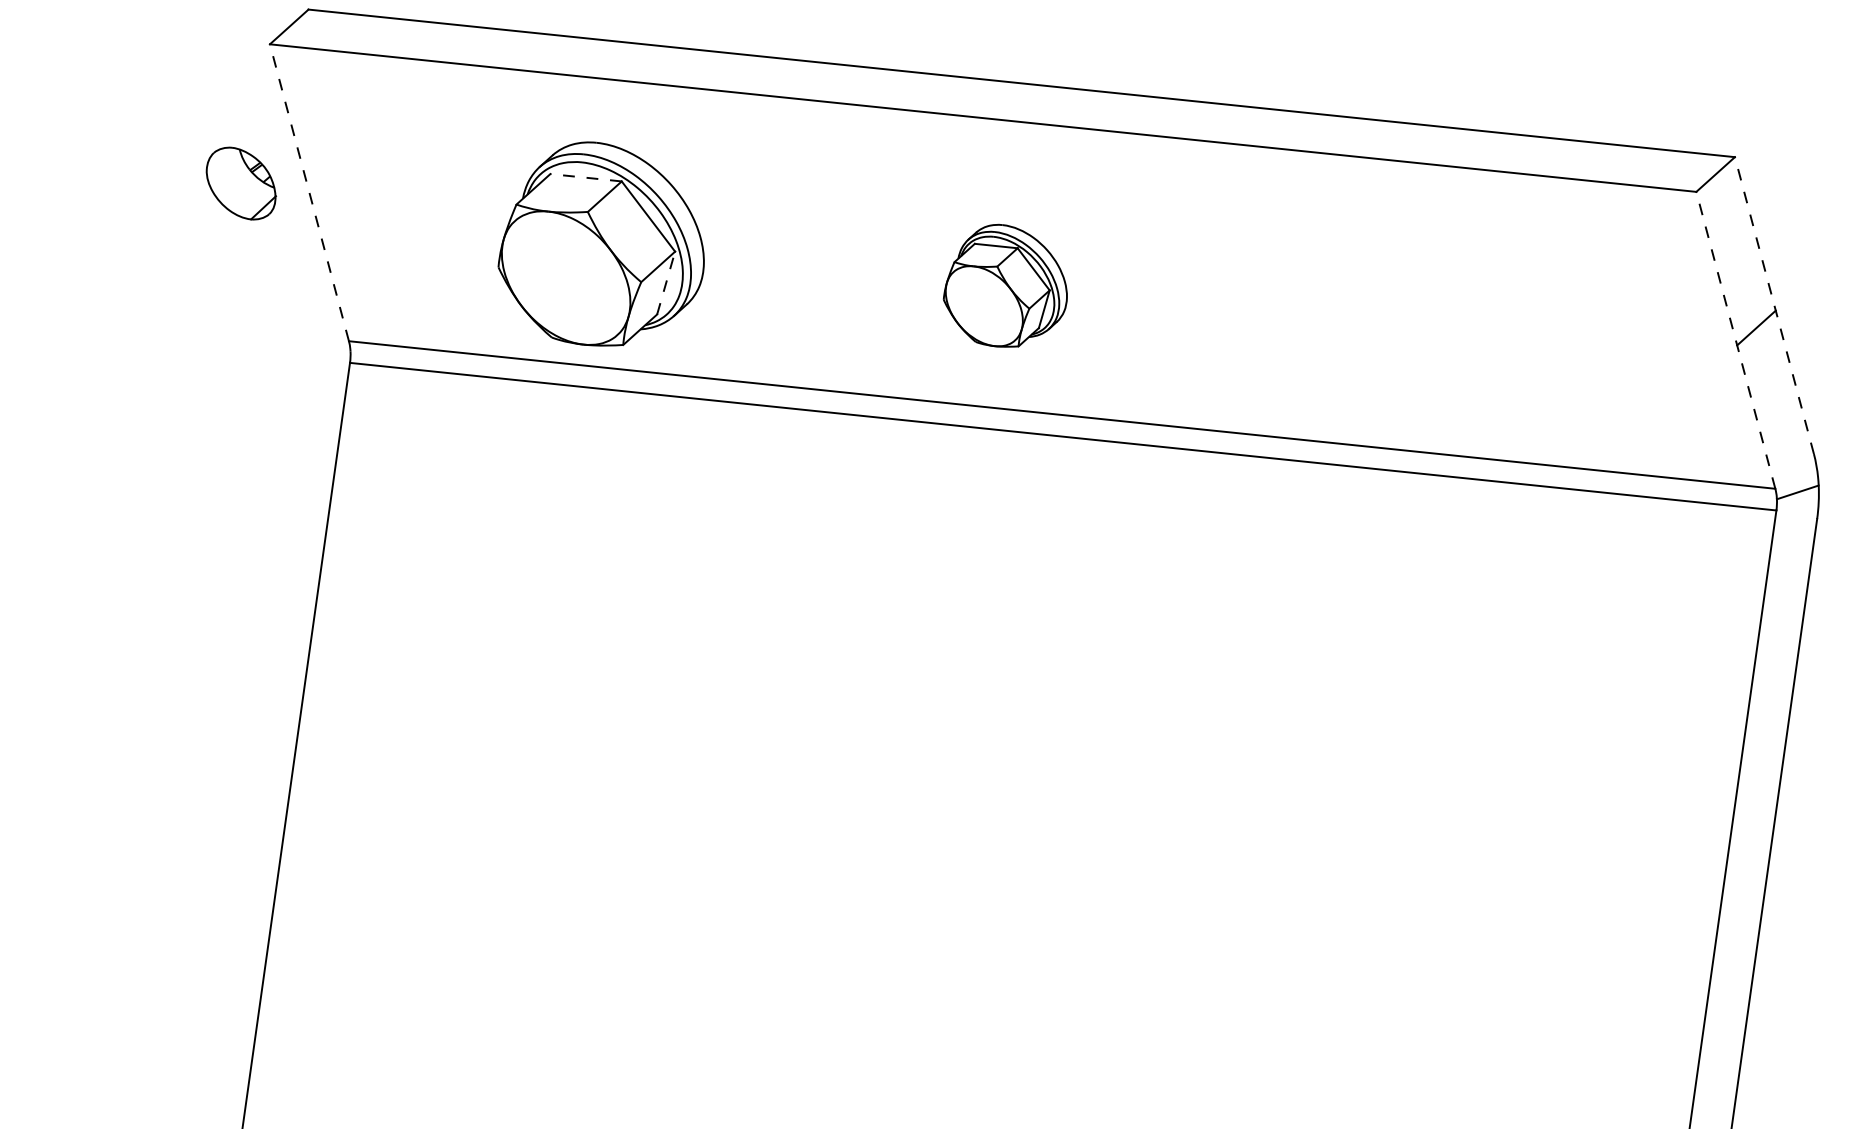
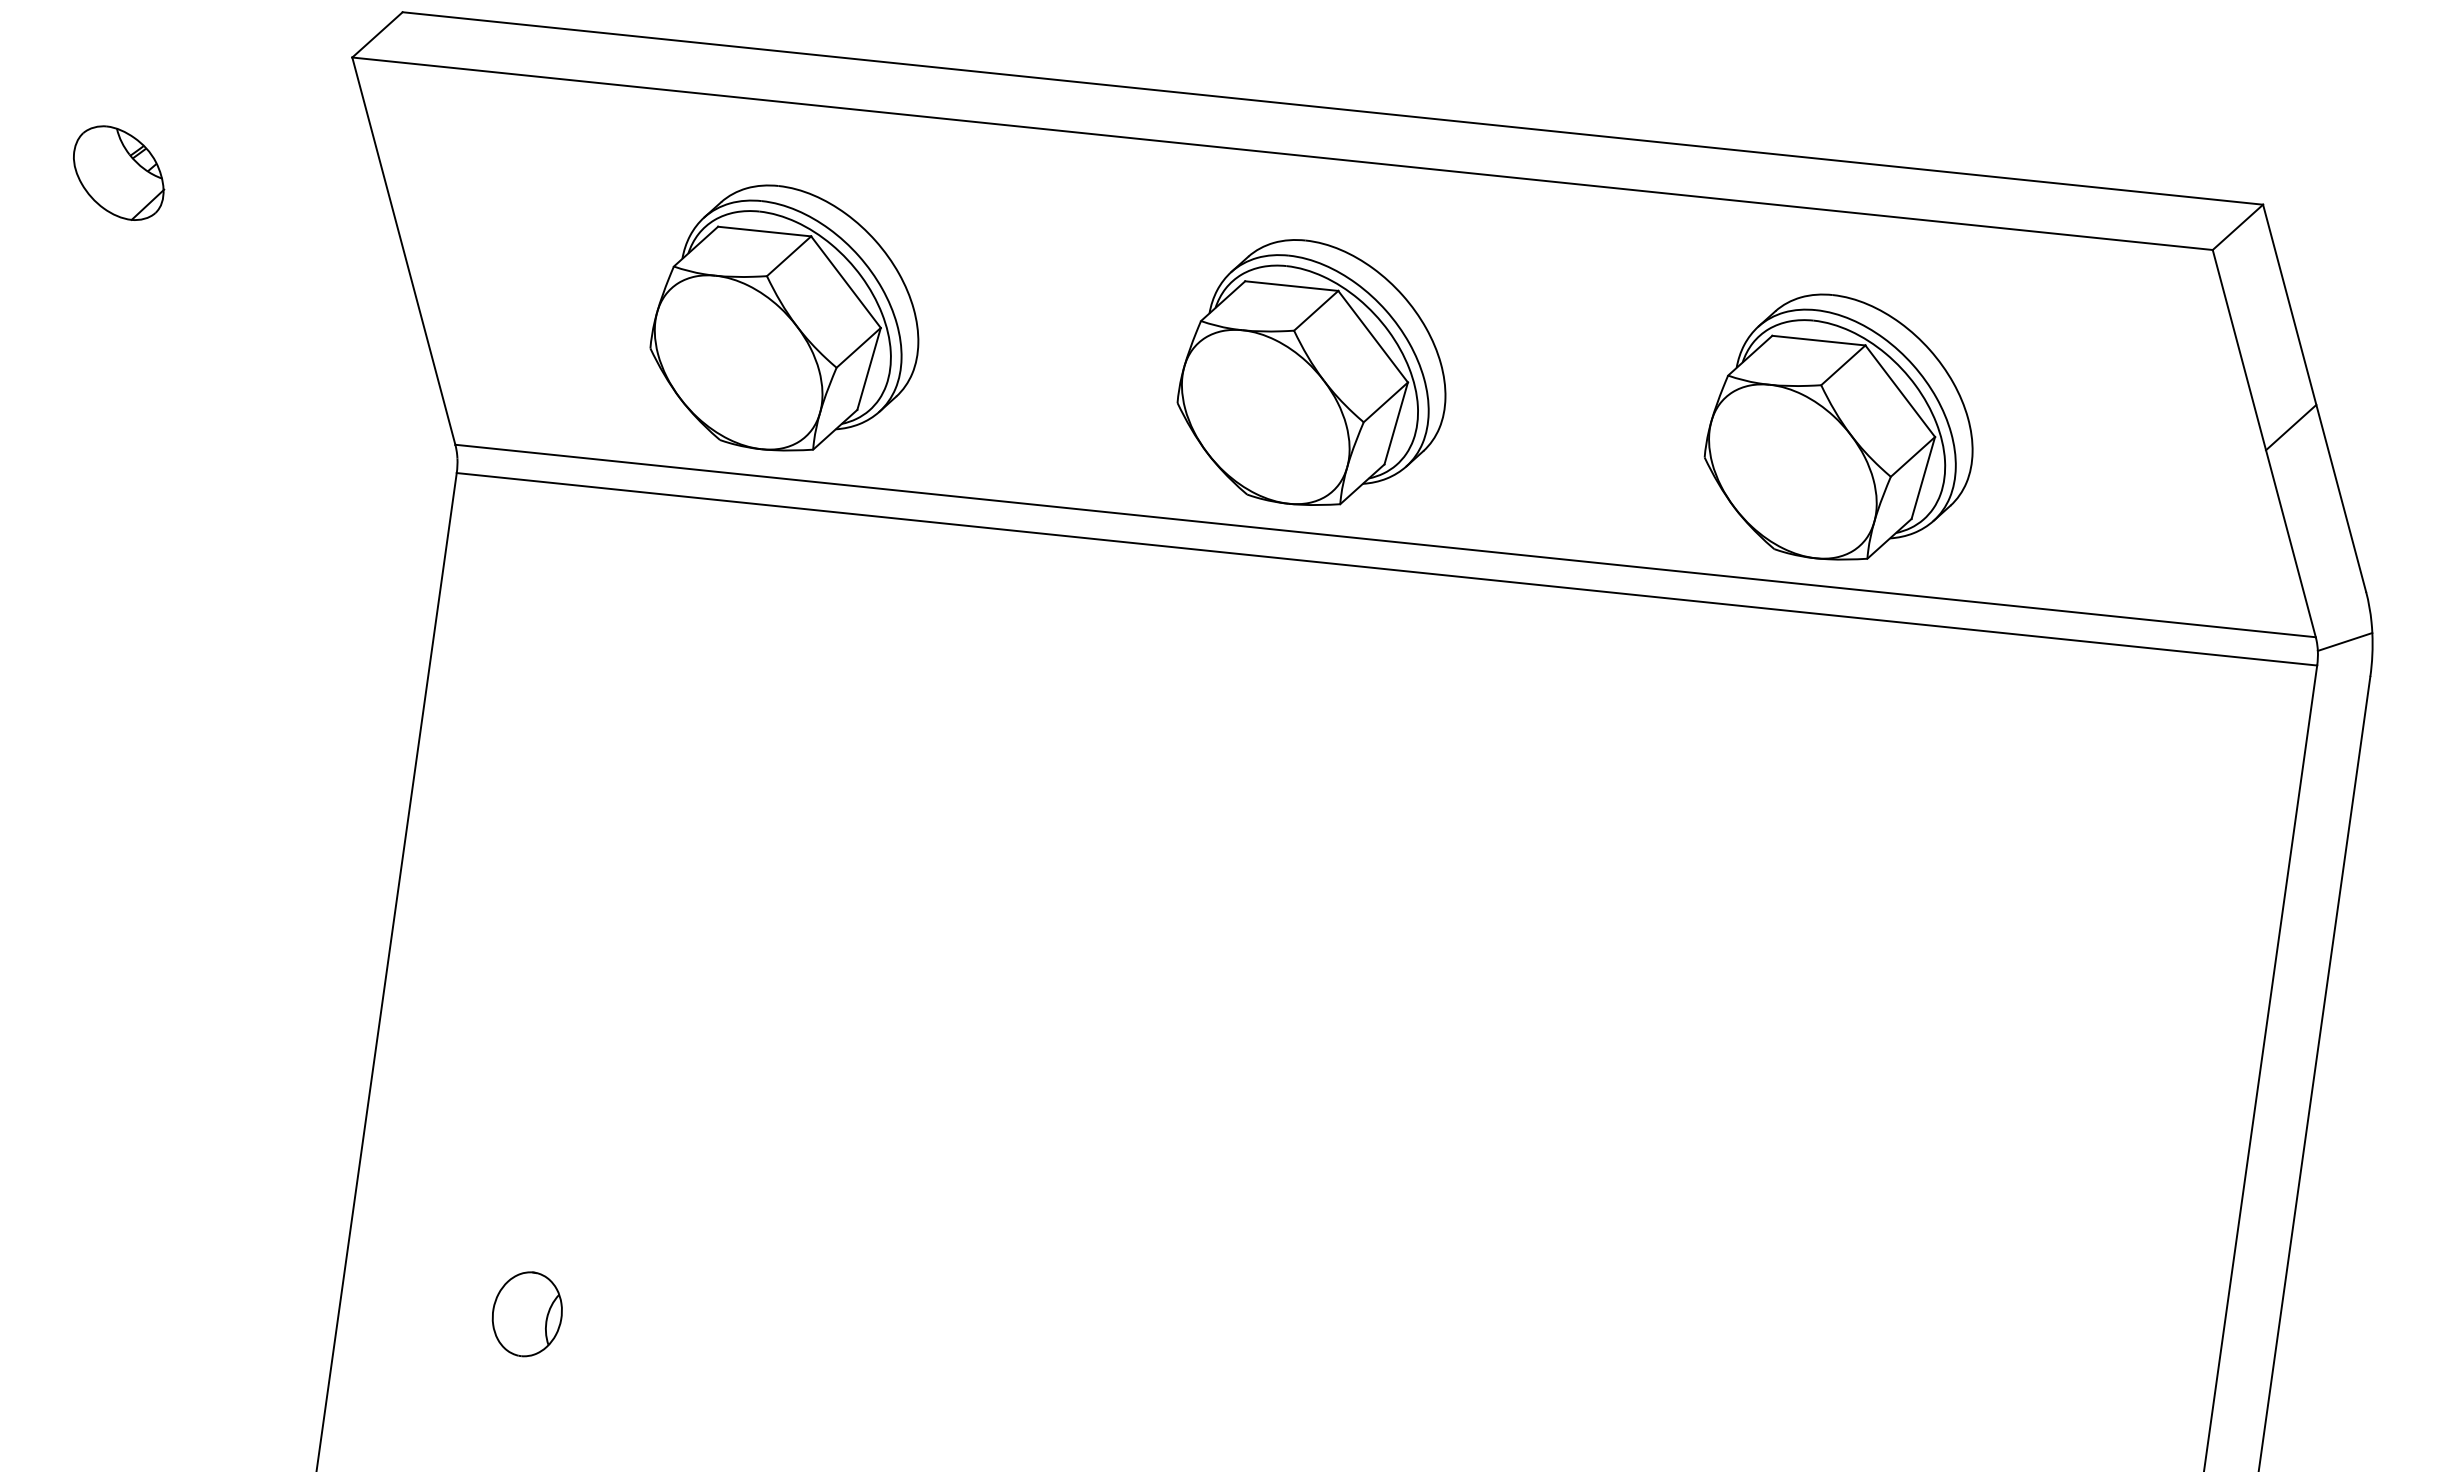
line: (585, 177) -> (764, 231), dashed -> solid
part: (241, 183) -> (119, 172), moved
line: (309, 192) -> (403, 250), dashed -> solid
line: (666, 282) -> (869, 368), dashed -> solid
part: (1005, 285) -> (1311, 372), size x1.67
line: (1774, 304) -> (2314, 397), dashed -> solid
part: (1409, 327) -> (1838, 426), added
line: (1736, 340) -> (2264, 443), dashed -> solid
part: (403, 1008) -> (526, 1314), added

